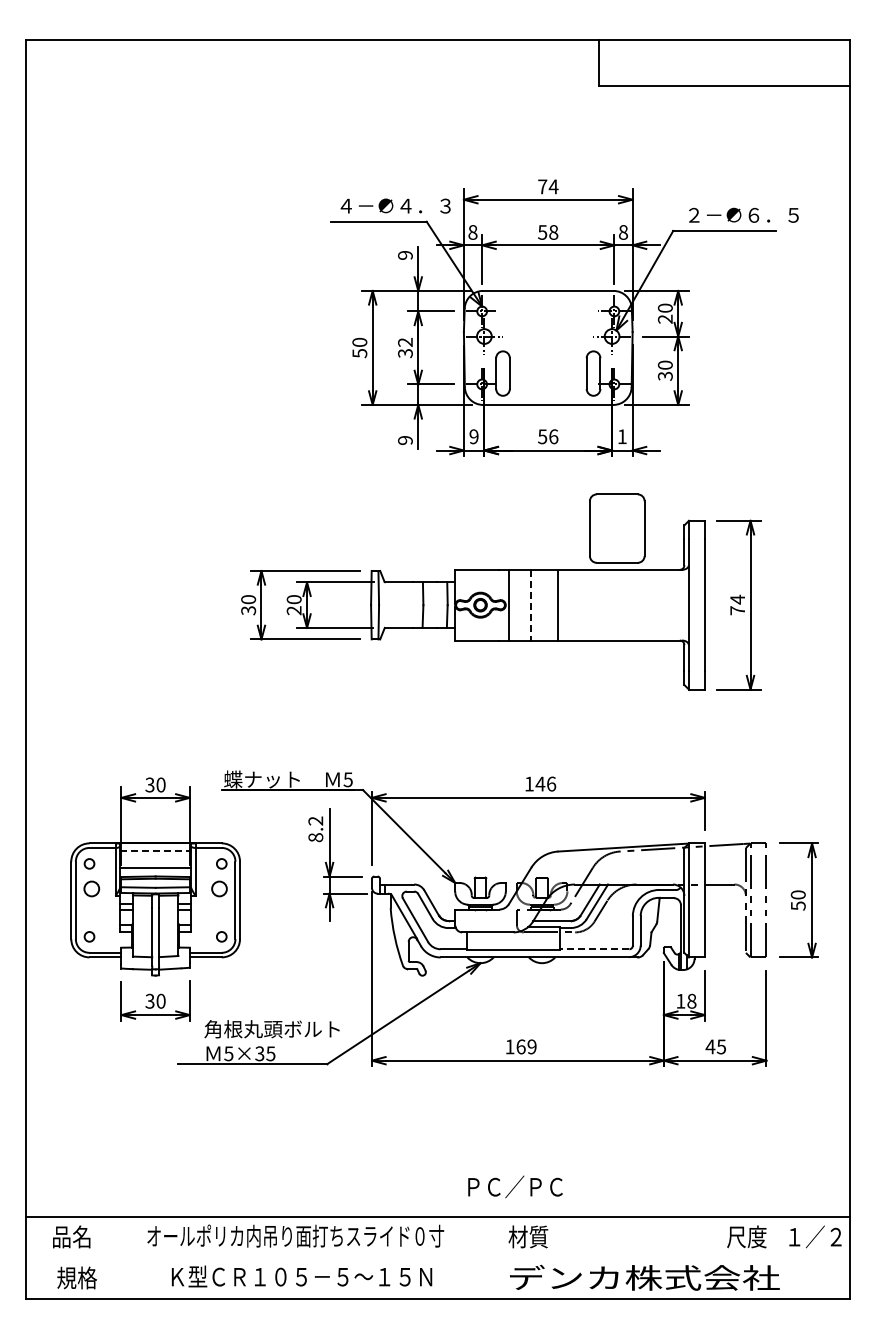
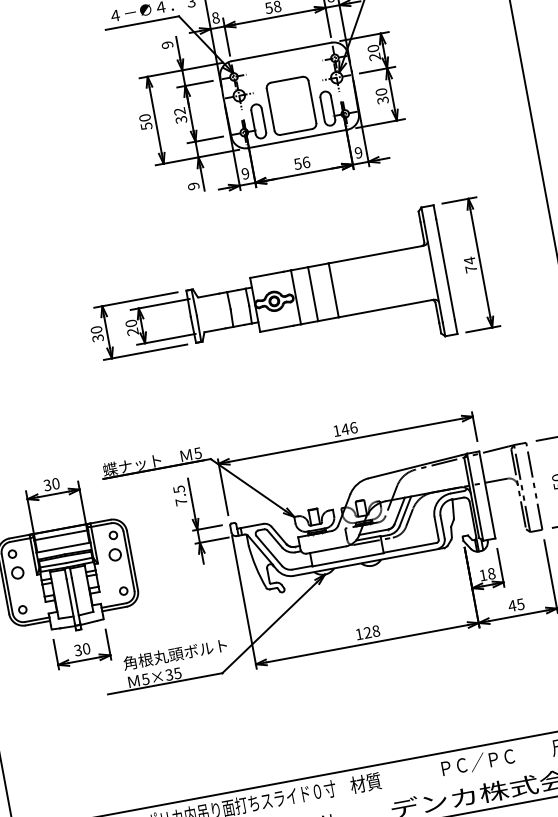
text: (621, 436) -> (358, 152), 1 -> 9
part: (617, 528) -> (291, 105), moved
line: (531, 605) -> (313, 294), dashed -> solid
text: (315, 829) -> (180, 495), 8.2 -> 7.5
line: (156, 851) -> (61, 535), dashed -> solid
line: (594, 949) -> (410, 548), dashed -> solid
text: (526, 1046) -> (371, 631), 169 -> 128
text: (515, 1186) -> (478, 761), moved
text: (528, 1236) -> (365, 782), moved

